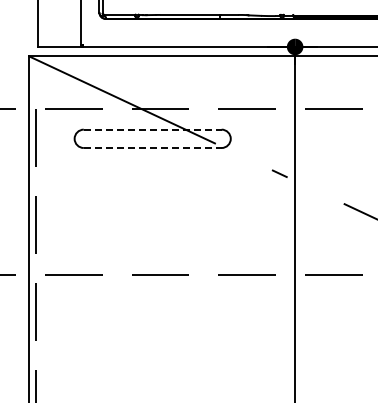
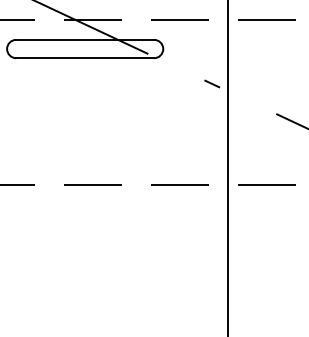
line: (152, 129) -> (84, 39), dashed -> solid
line: (152, 148) -> (84, 58), dashed -> solid

